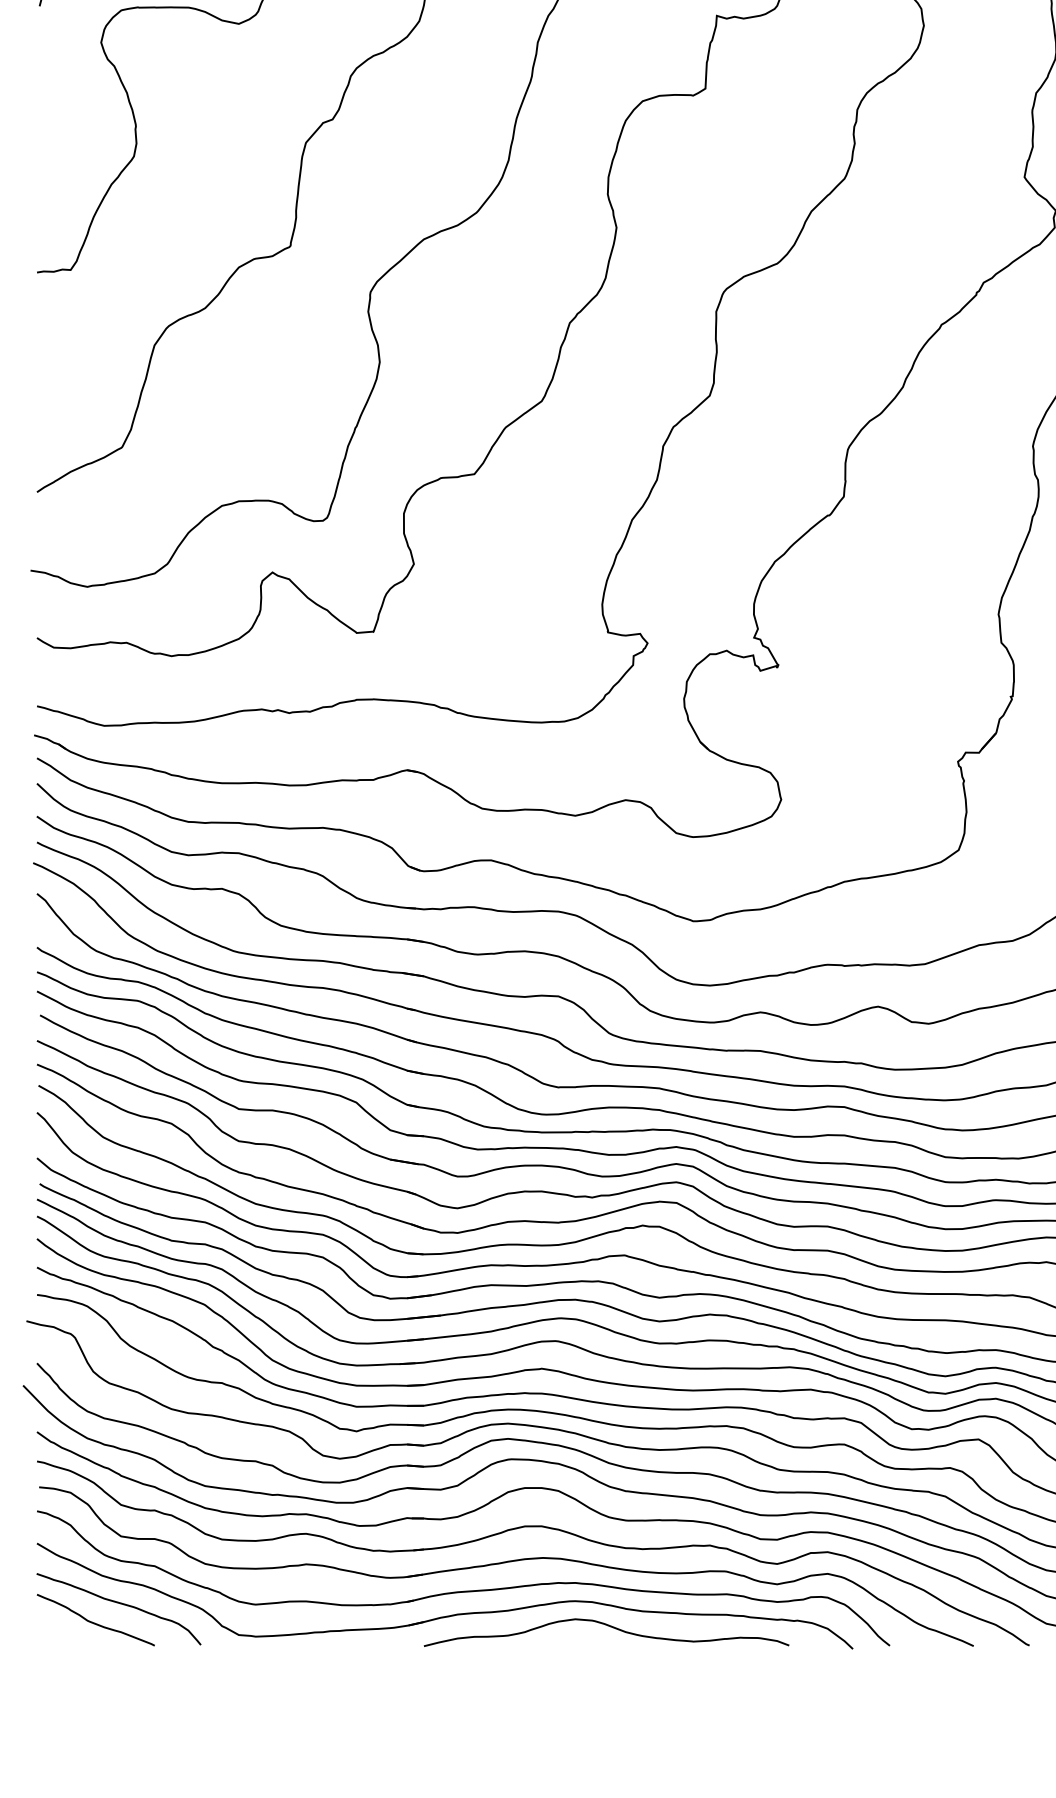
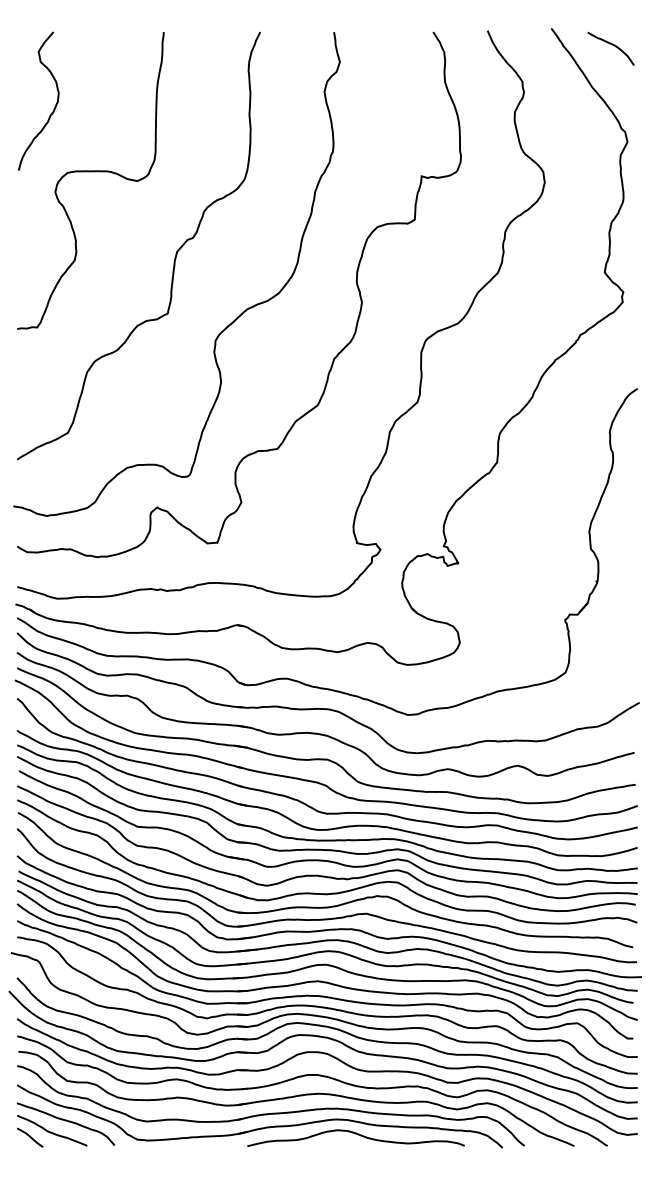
line: (59, 1631) -> (30, 1137), added

